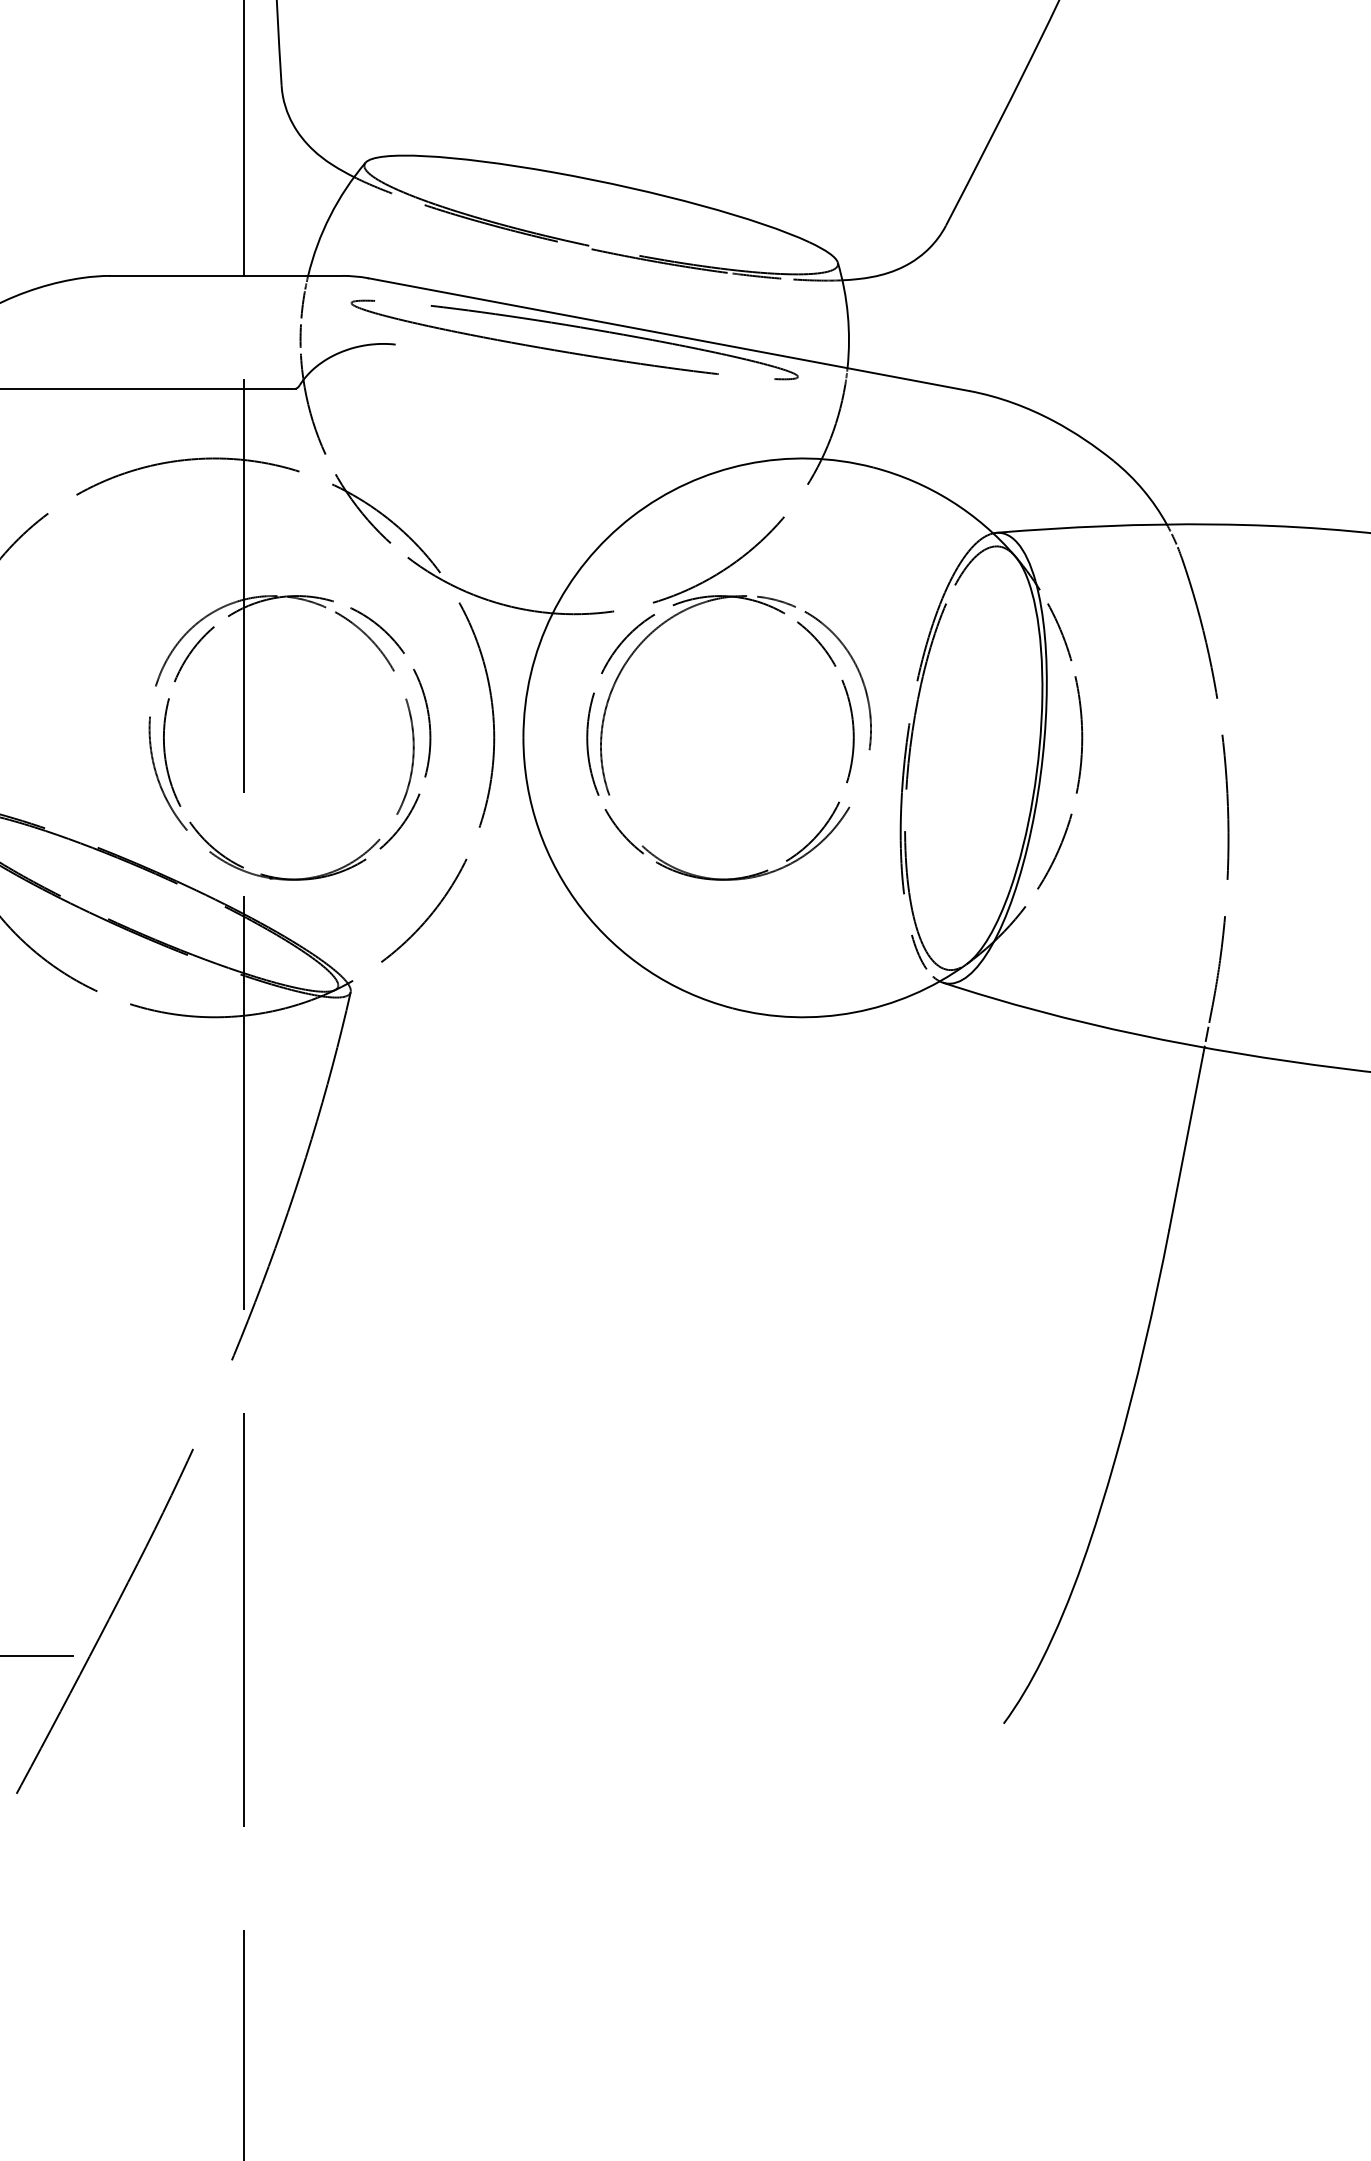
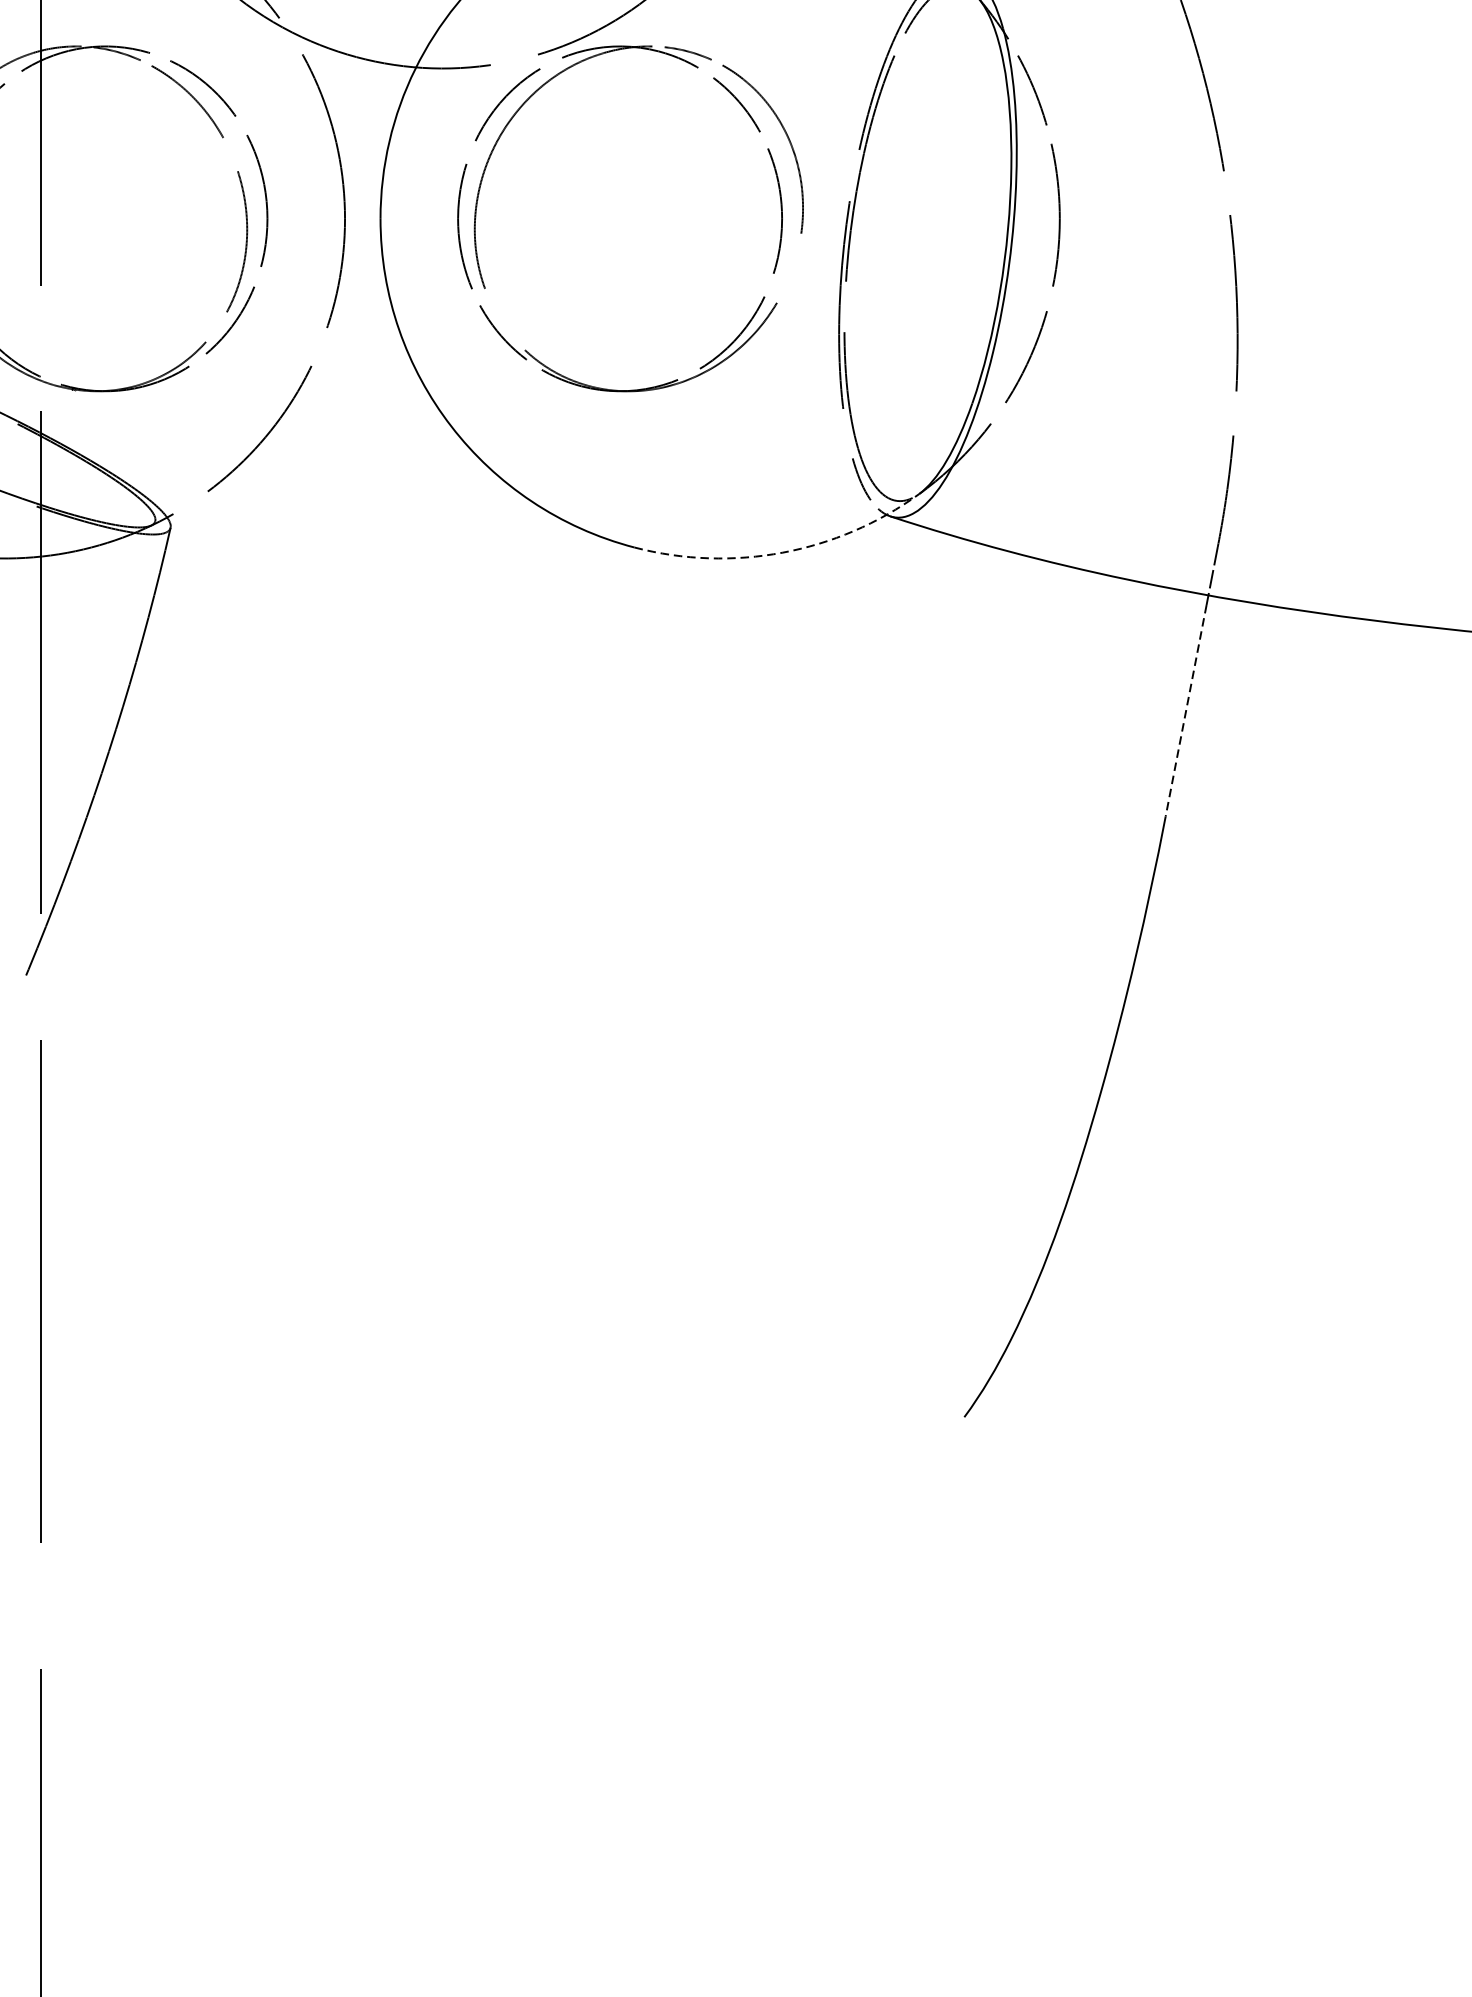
arc: (854, 1012) -> (782, 552), solid -> dashed
line: (1186, 1142) -> (1186, 710), solid -> dashed

